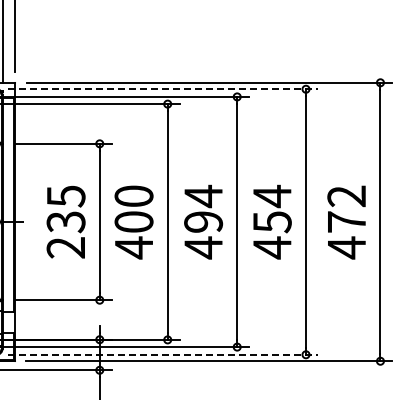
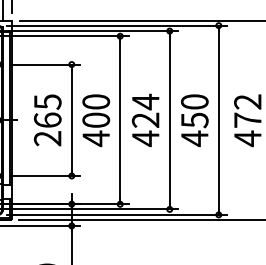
line: (162, 89) -> (116, 25), dashed -> solid
text: (271, 196) -> (194, 102), 454 -> 450
text: (203, 221) -> (145, 119), 494 -> 424
text: (65, 222) -> (47, 120), 235 -> 265
line: (162, 354) -> (116, 214), dashed -> solid

